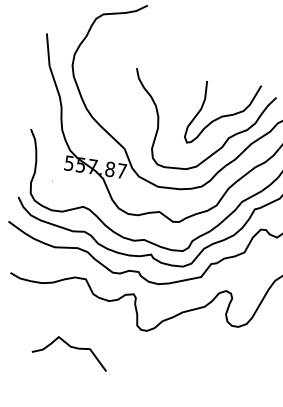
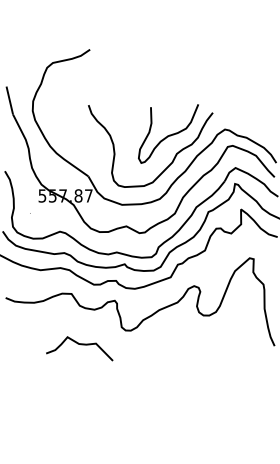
curve: (73, 348) -> (81, 345), moved

